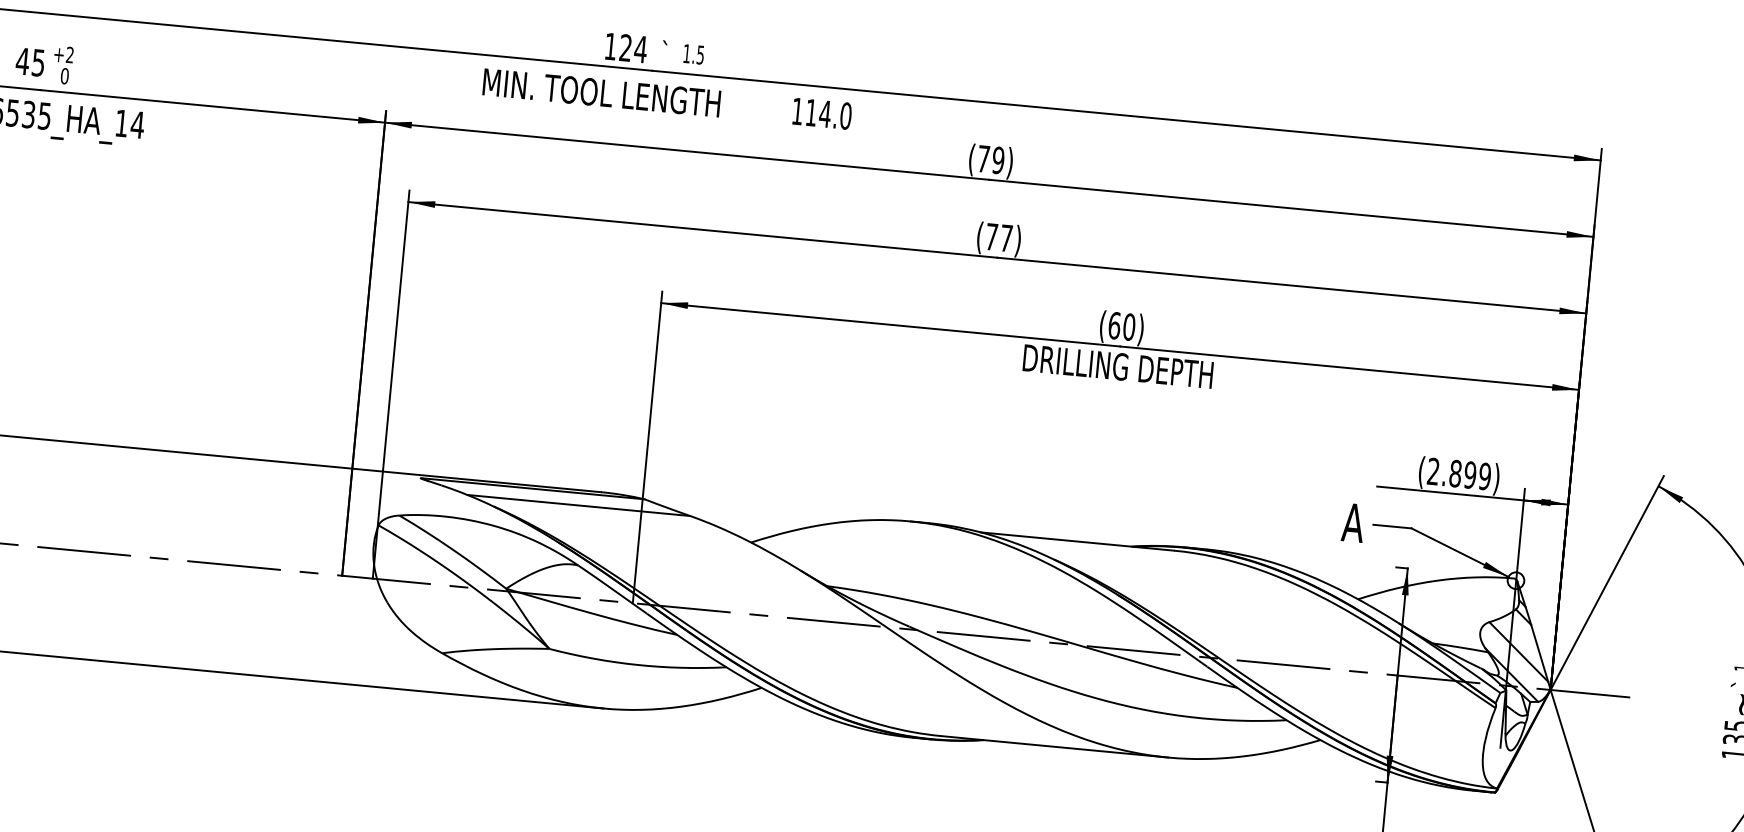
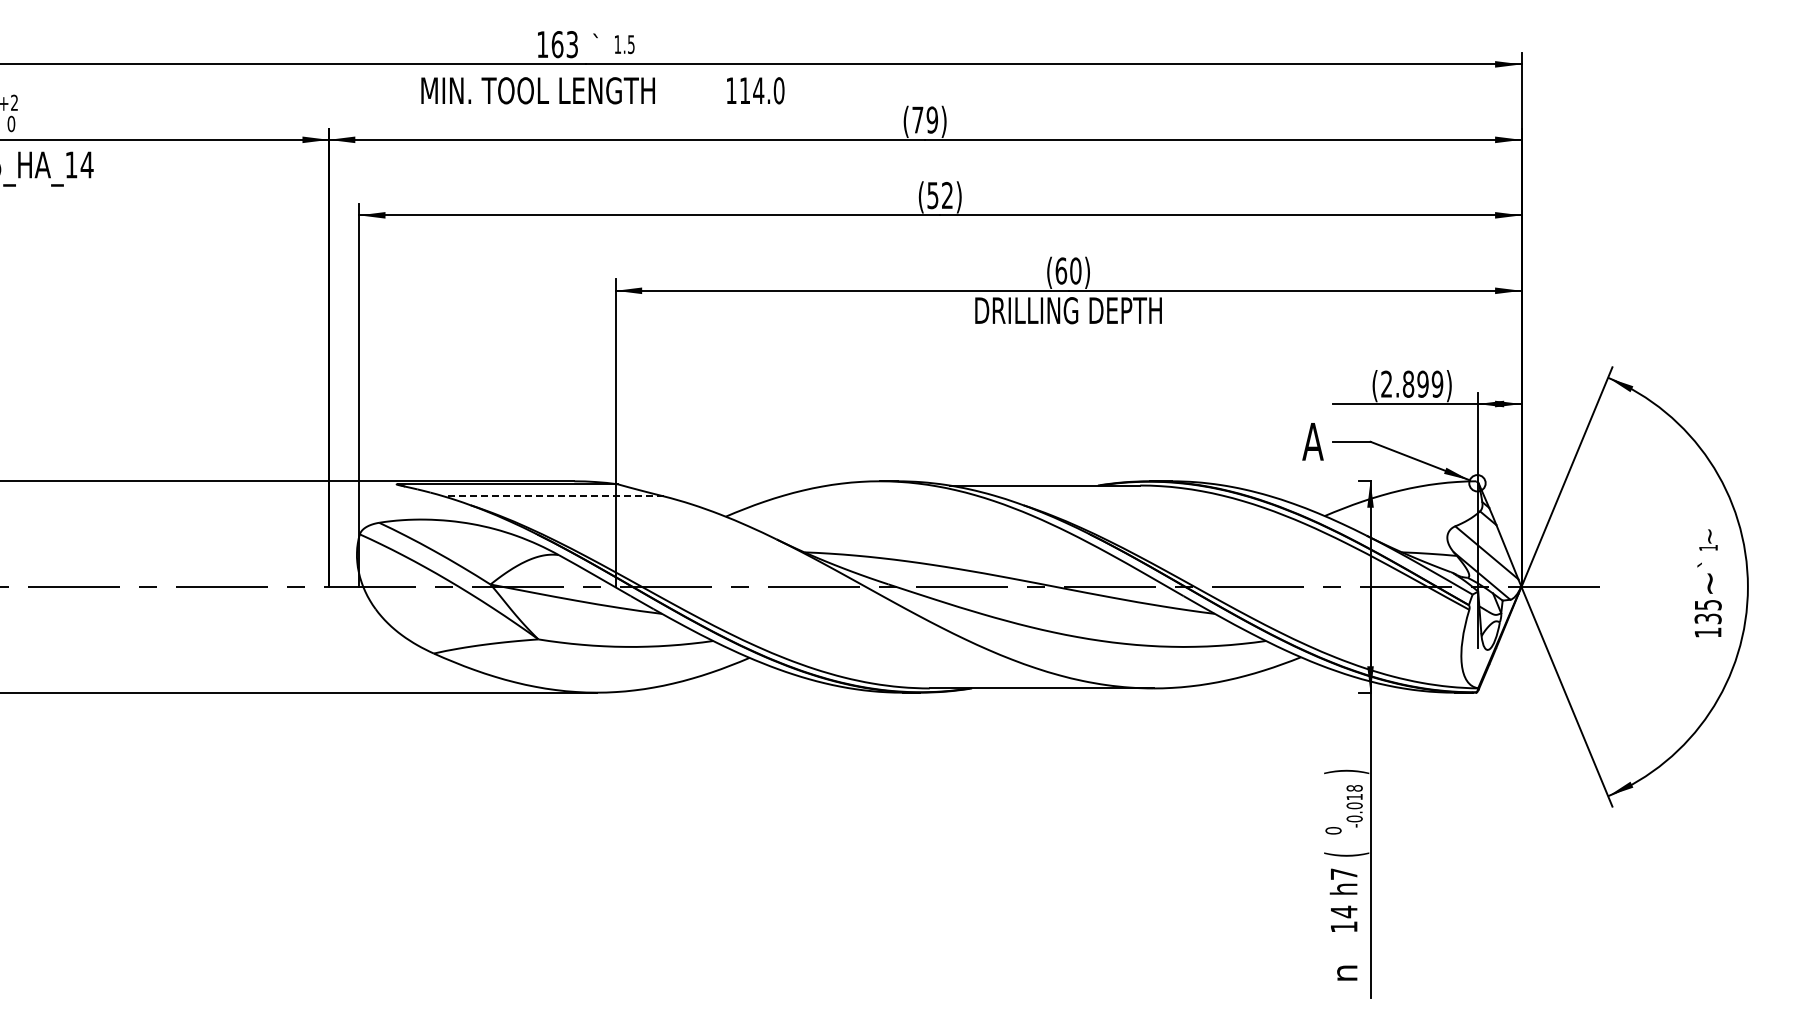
text: (632, 48) -> (564, 44), 124 -> 163
text: (998, 237) -> (939, 195), (77) -> (52)
line: (578, 505) -> (553, 496), solid -> dashed

